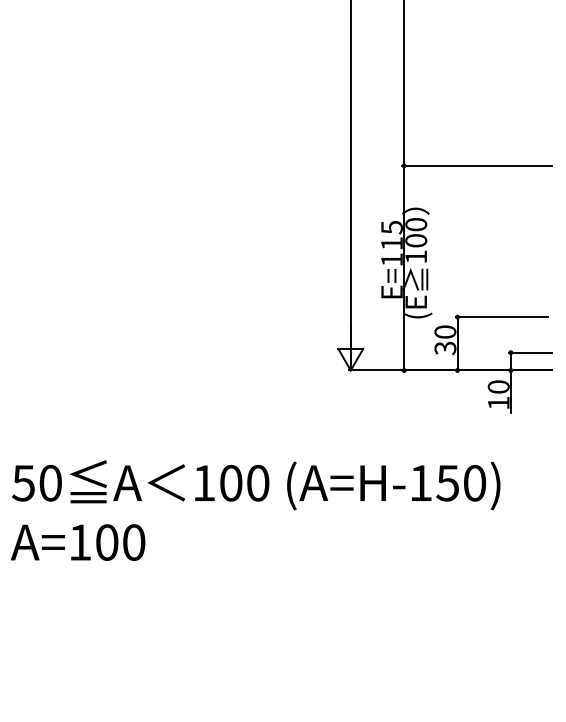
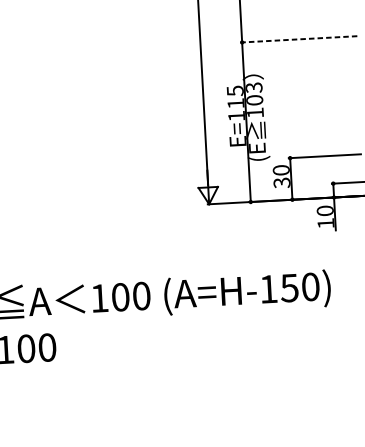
line: (477, 165) -> (299, 39), solid -> dashed
text: (416, 224) -> (254, 87), 100 -> 103

